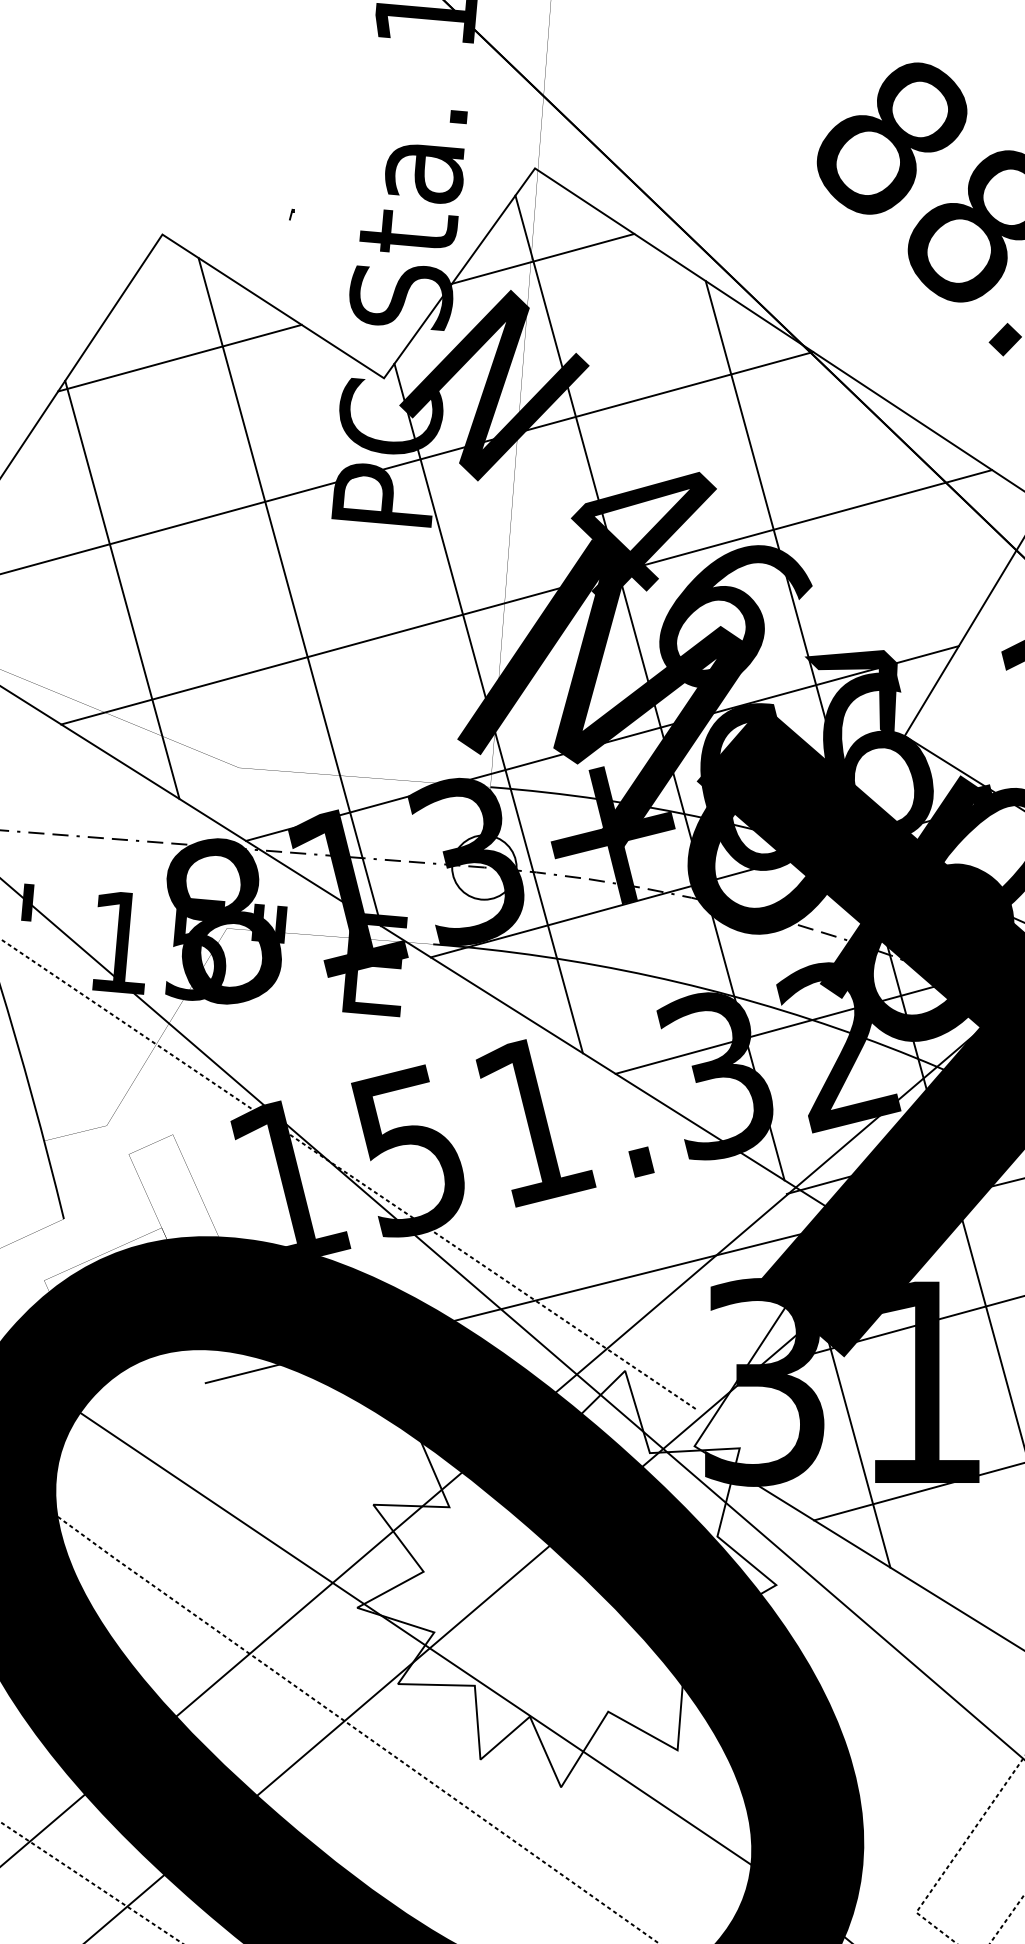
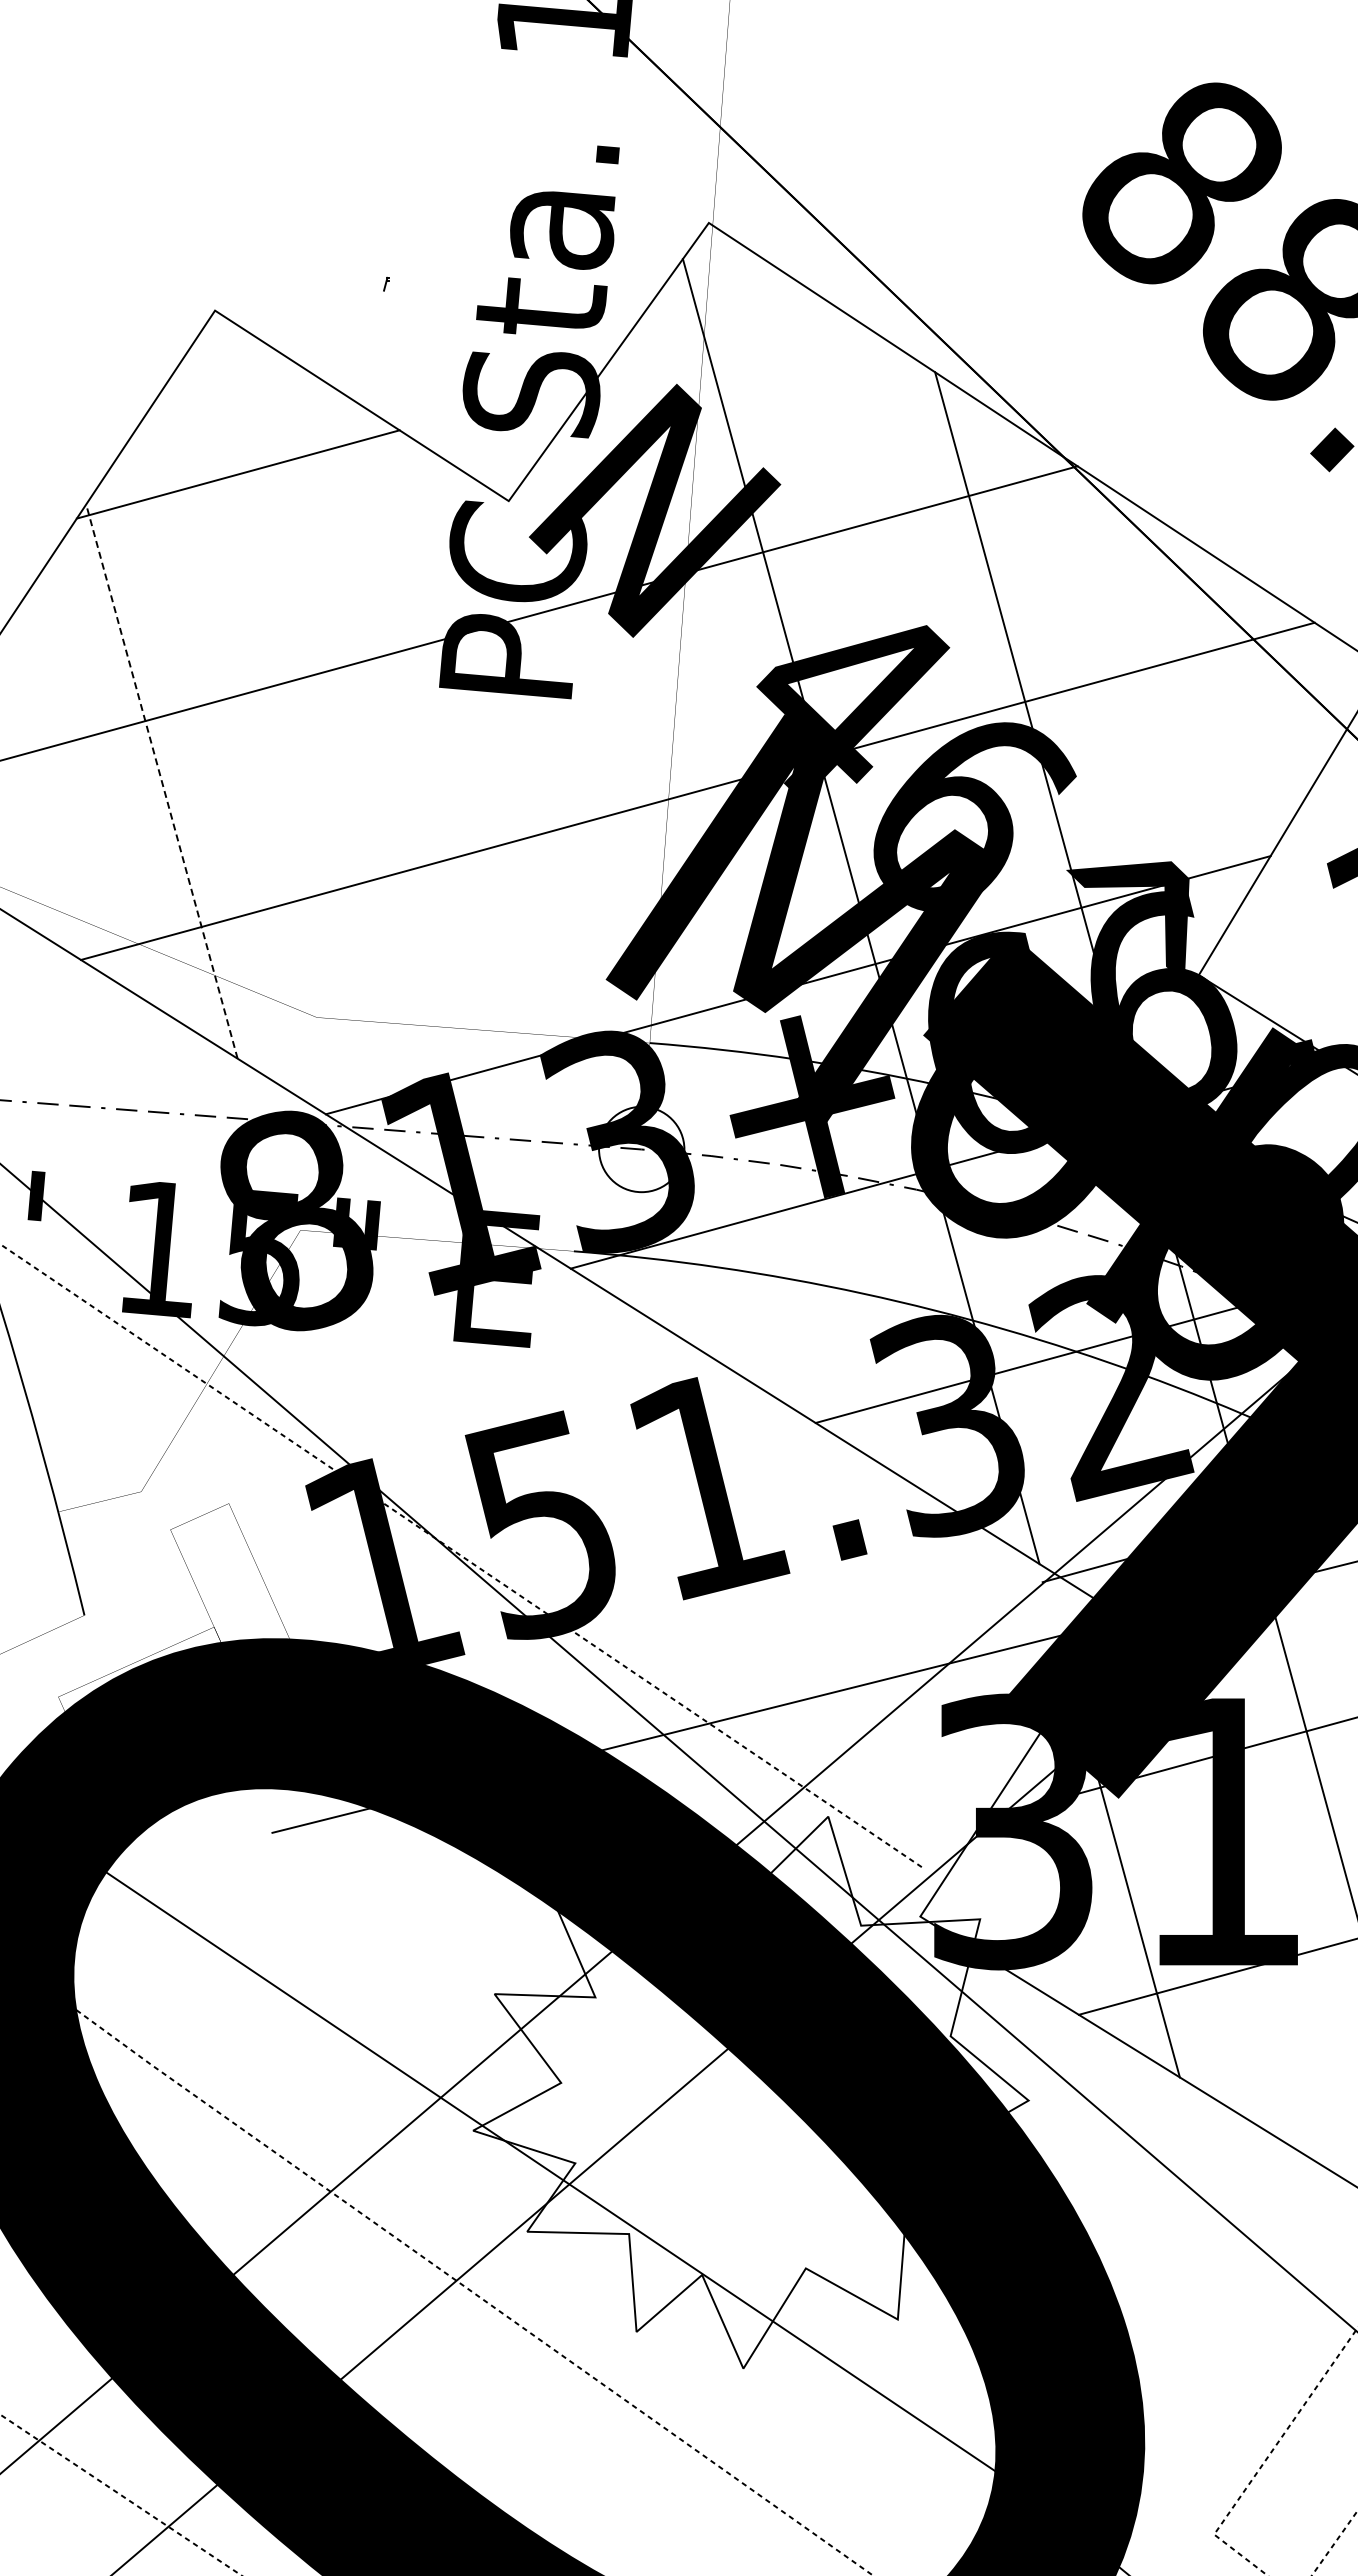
line: (543, 258) -> (719, 342), removed
line: (122, 589) -> (161, 781), solid -> dashed
line: (289, 592) -> (383, 784), removed
line: (488, 708) -> (647, 938), removed

